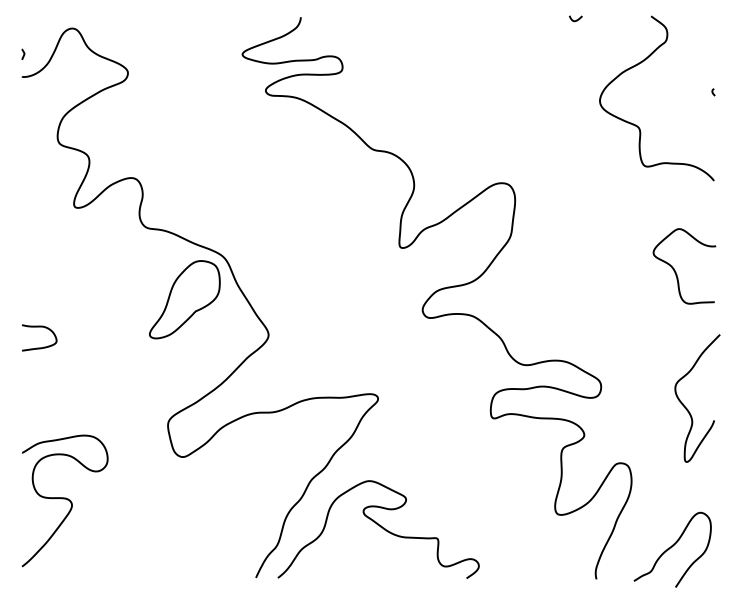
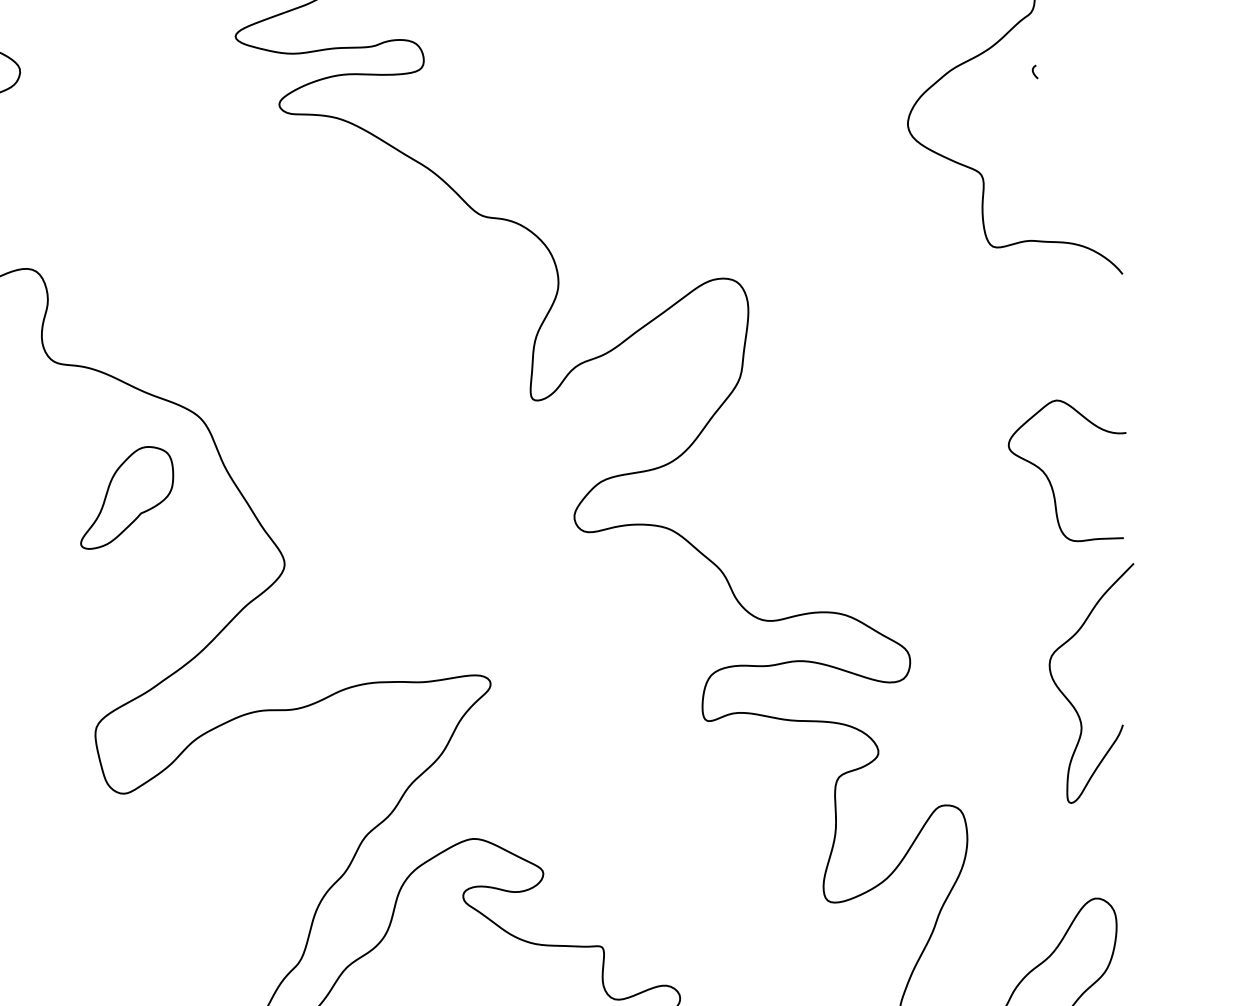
curve: (713, 92) -> (1034, 72), moved
curve: (675, 270) -> (1049, 478), moved
part: (184, 299) -> (126, 497), size x0.7

